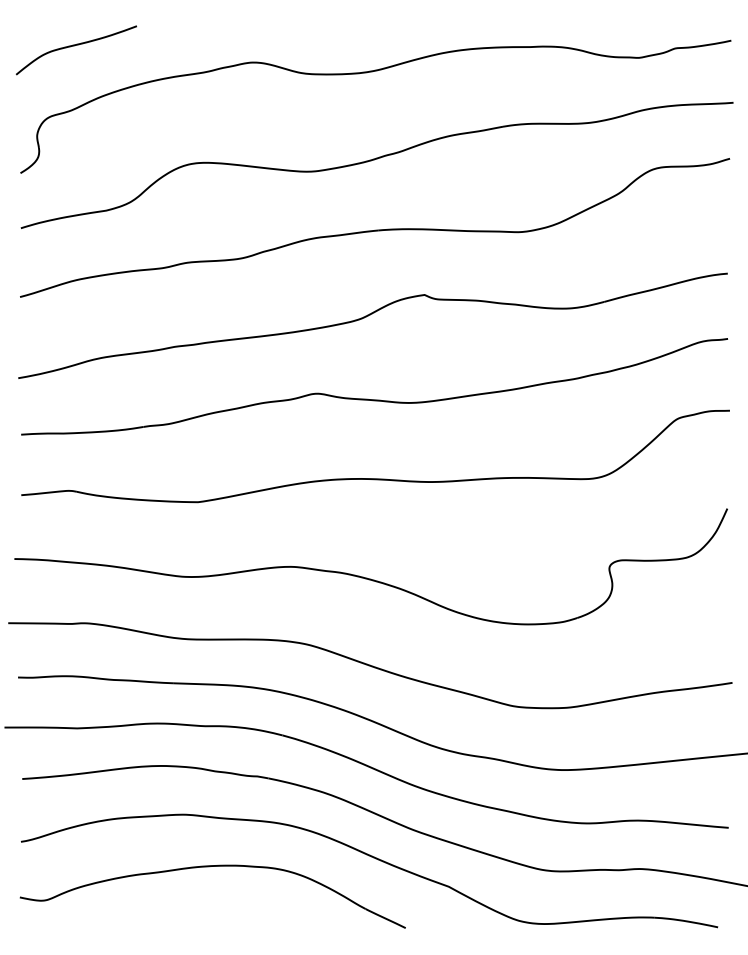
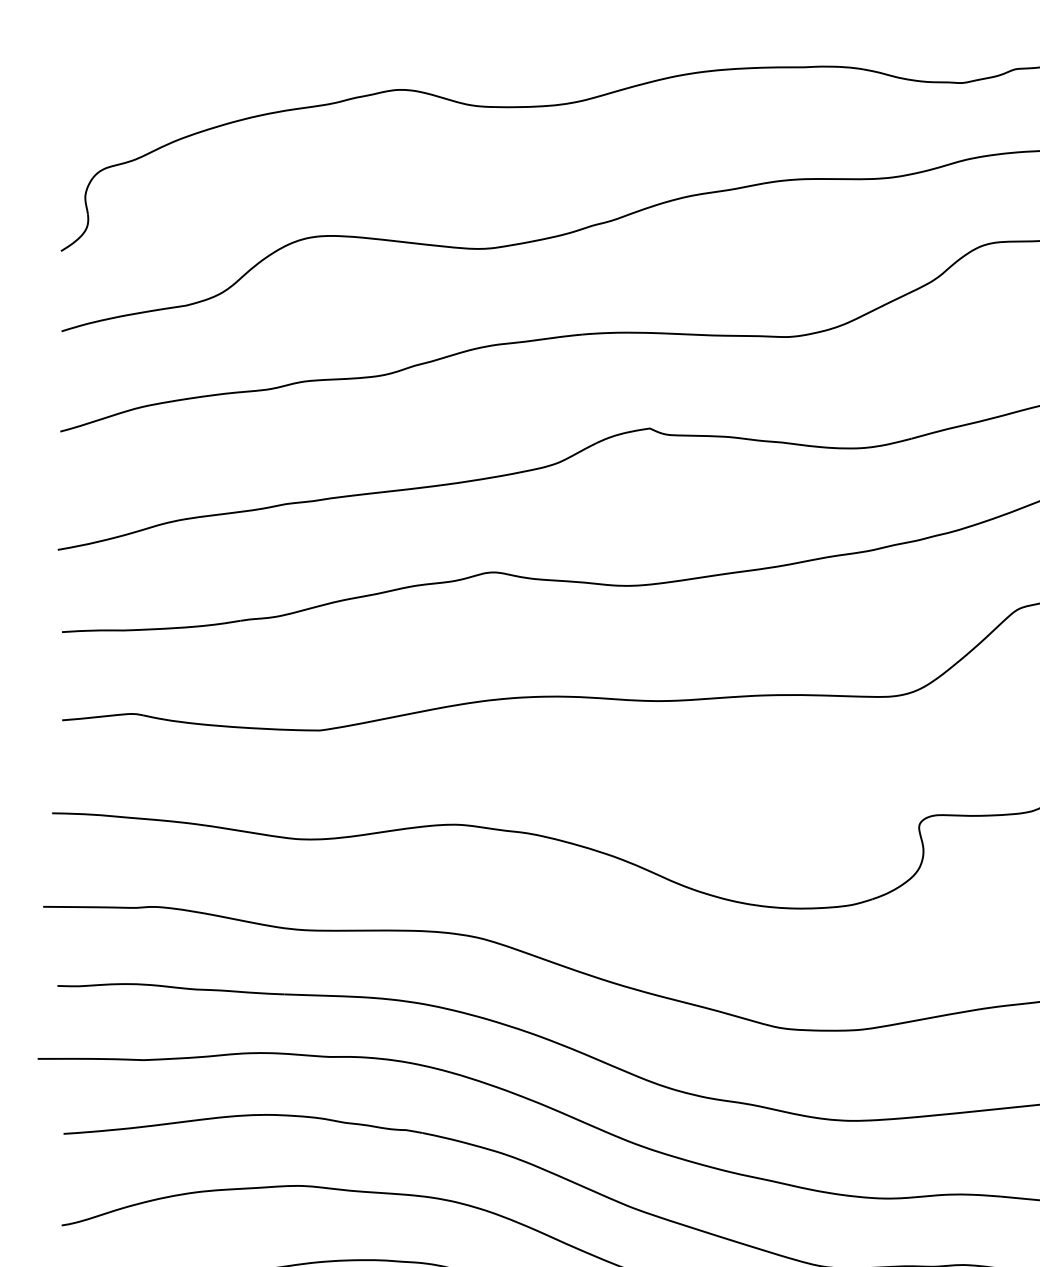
curve: (74, 46) -> (139, 66), removed

